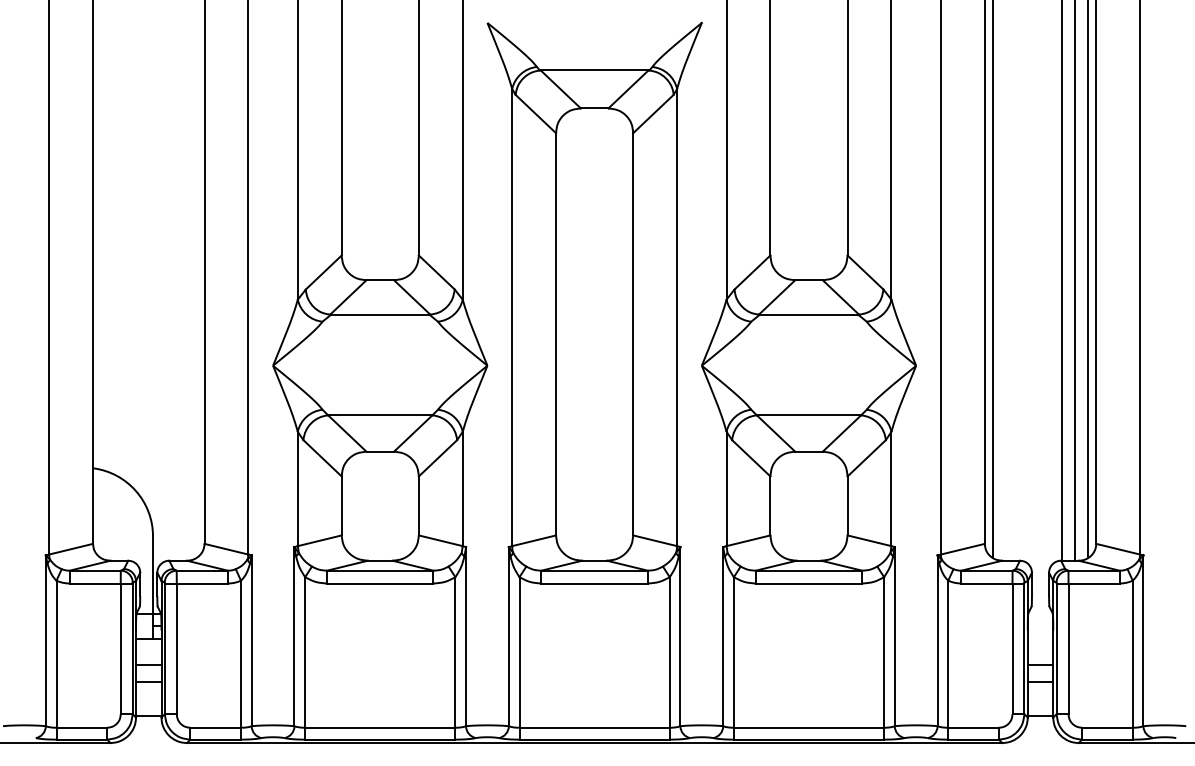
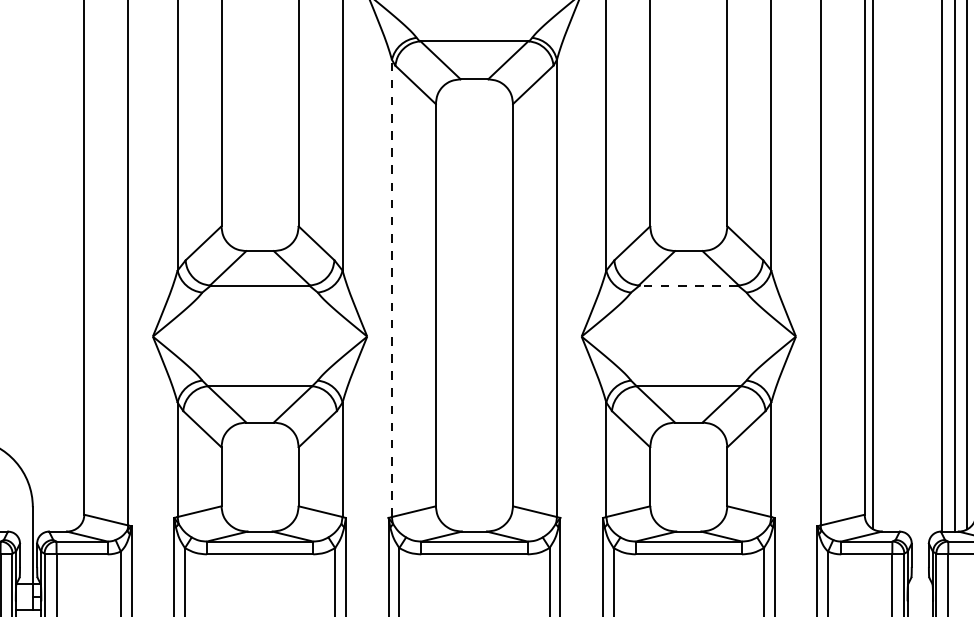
line: (808, 314) -> (688, 285), solid -> dashed
line: (512, 317) -> (392, 288), solid -> dashed

